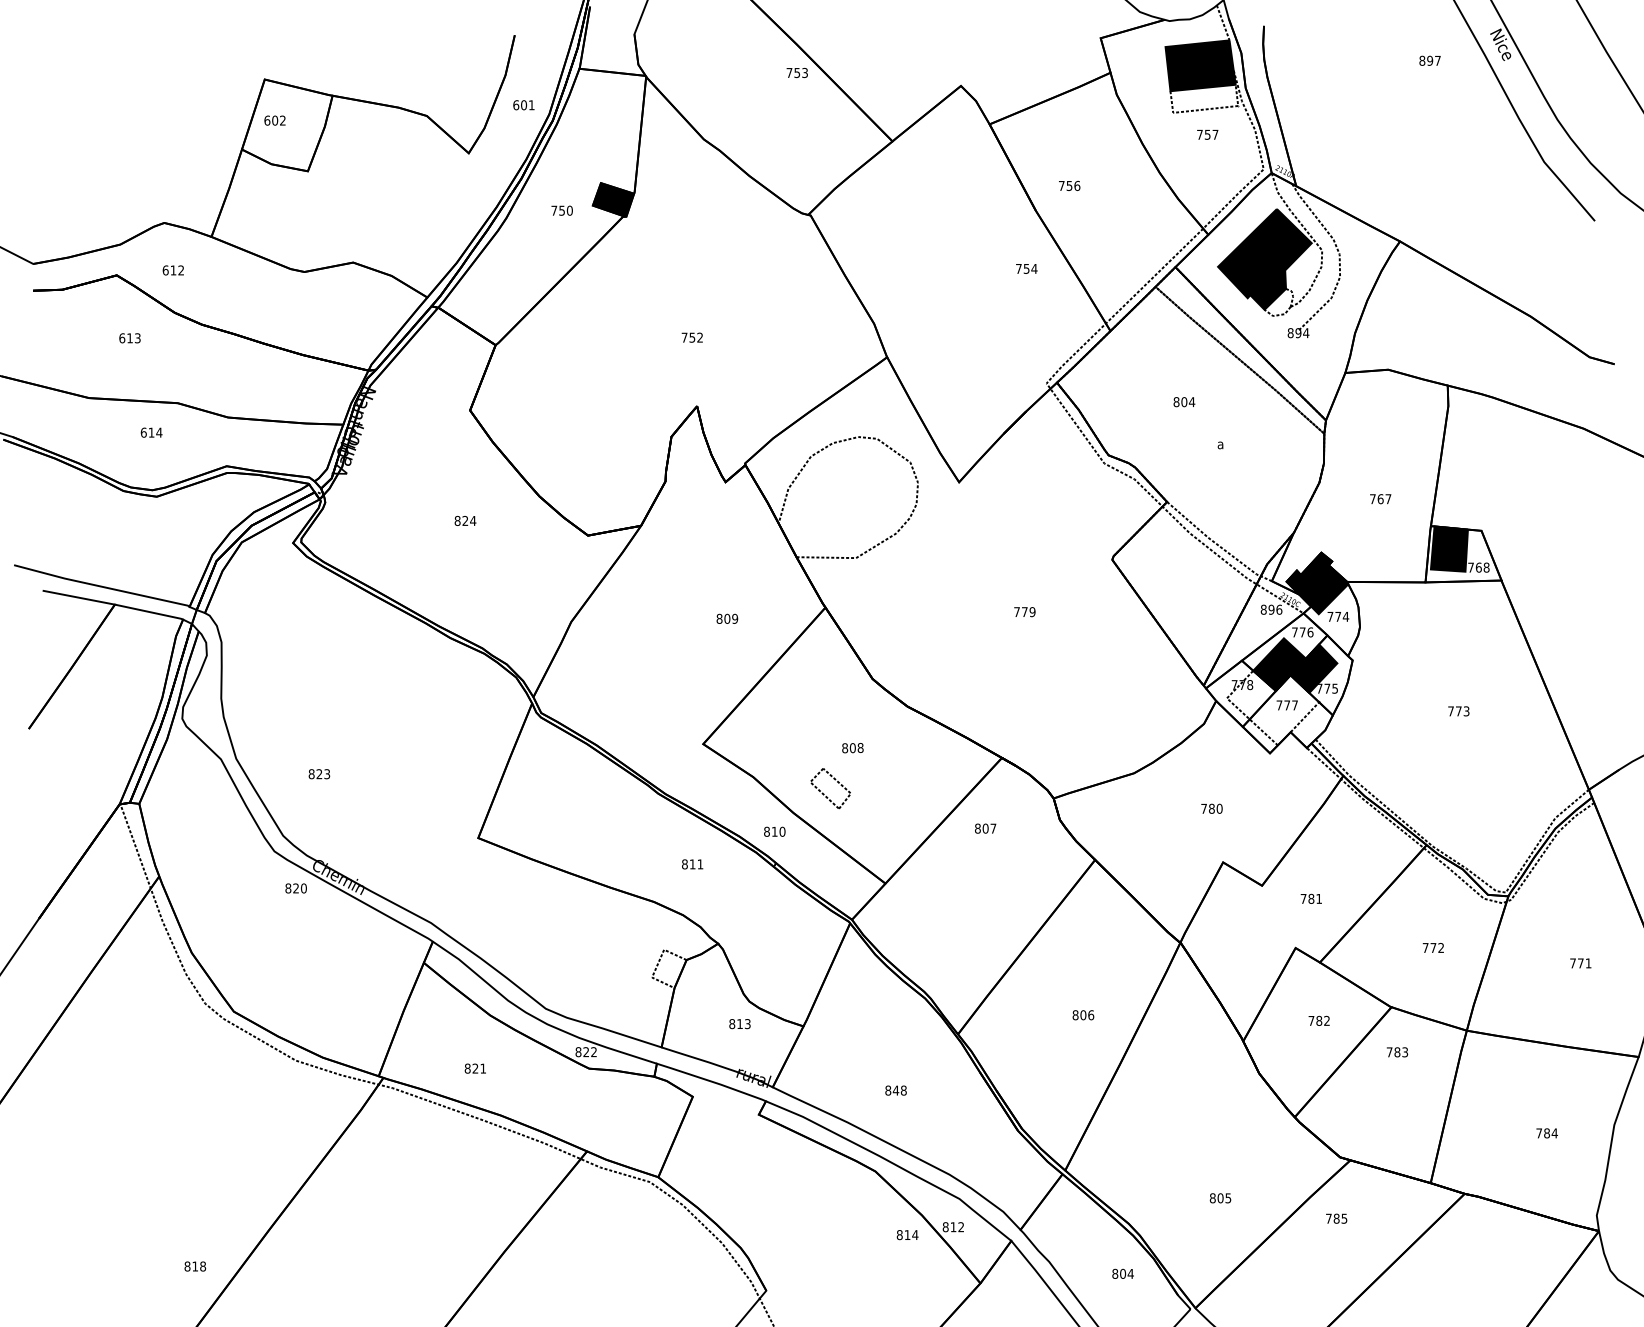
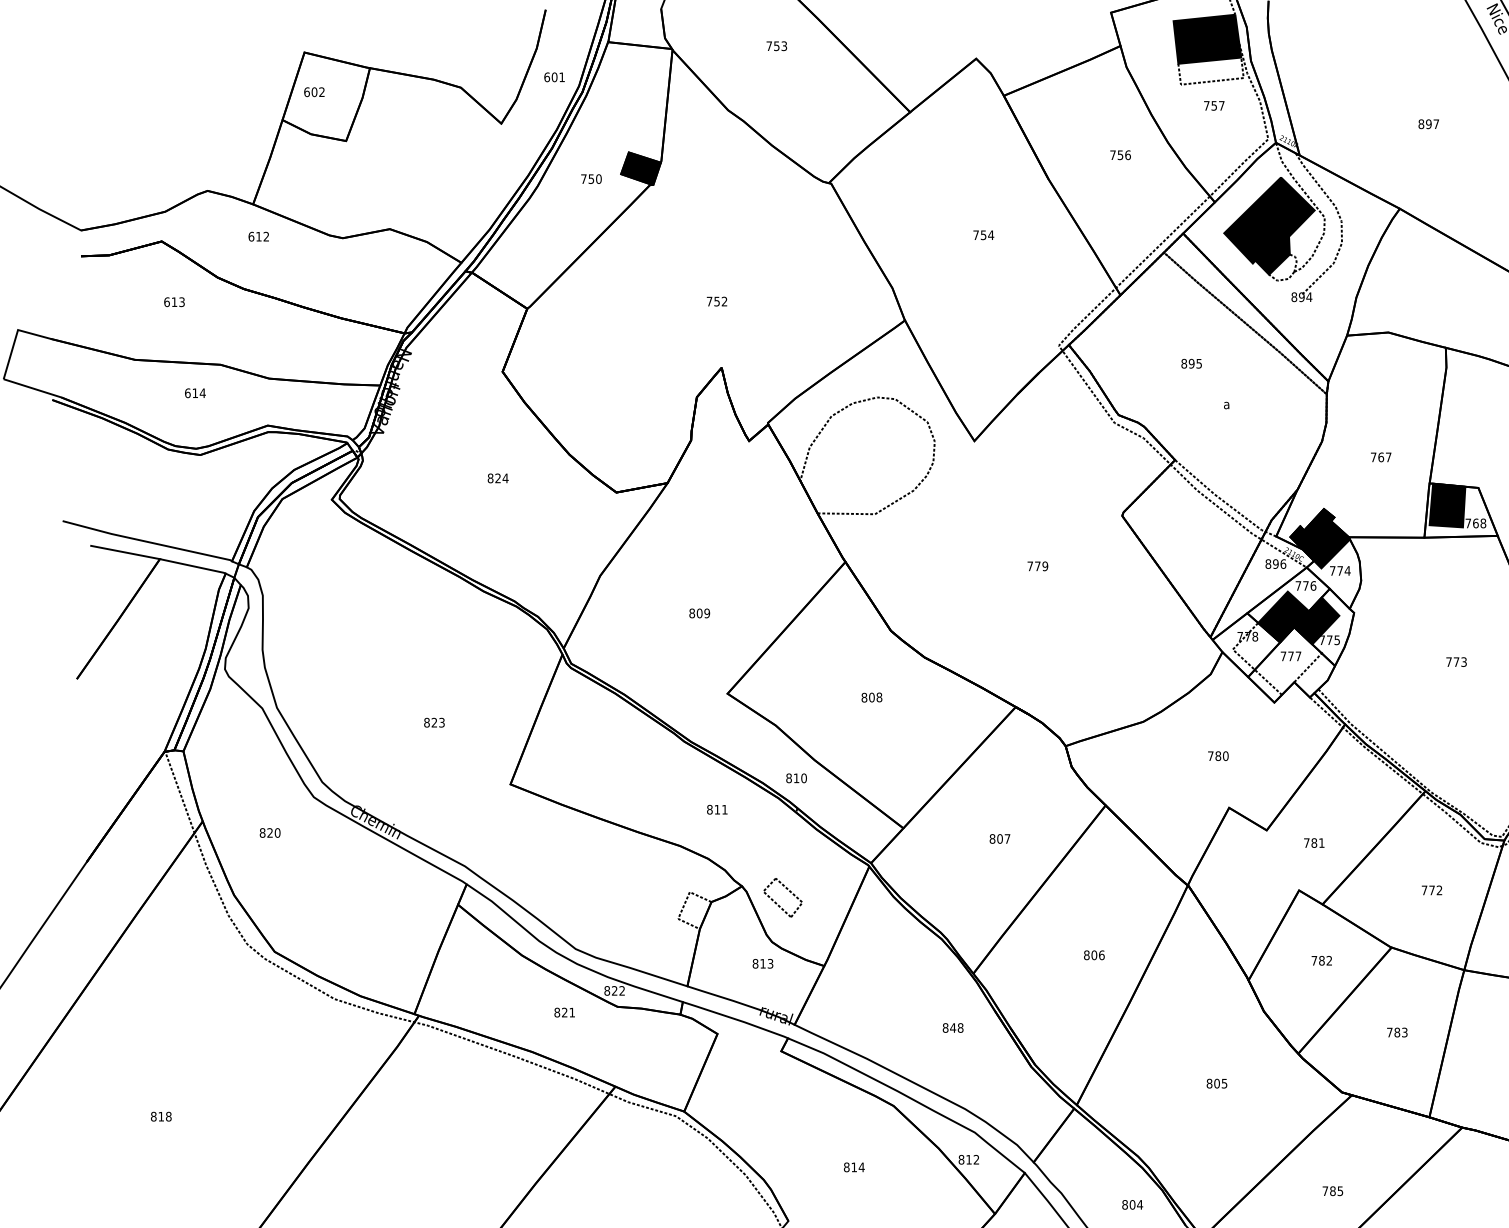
text: (1429, 60) -> (1428, 123), moved
text: (796, 72) -> (776, 45), moved
text: (1069, 185) -> (1120, 154), moved
text: (1026, 268) -> (983, 234), moved
text: (172, 270) -> (257, 236), moved
text: (1188, 402) -> (1195, 364), 804 -> 895
text: (727, 618) -> (699, 613), moved
text: (319, 774) -> (434, 723), moved
part: (824, 793) -> (777, 902), moved
text: (985, 828) -> (999, 838), moved
text: (295, 888) -> (269, 833), moved
text: (1397, 1052) -> (1397, 1032), moved
text: (474, 1068) -> (563, 1012), moved
text: (895, 1090) -> (952, 1027), moved
text: (1220, 1198) -> (1216, 1083), moved
text: (1336, 1218) -> (1332, 1190), moved
text: (907, 1235) -> (854, 1167), moved
text: (195, 1266) -> (161, 1116), moved

